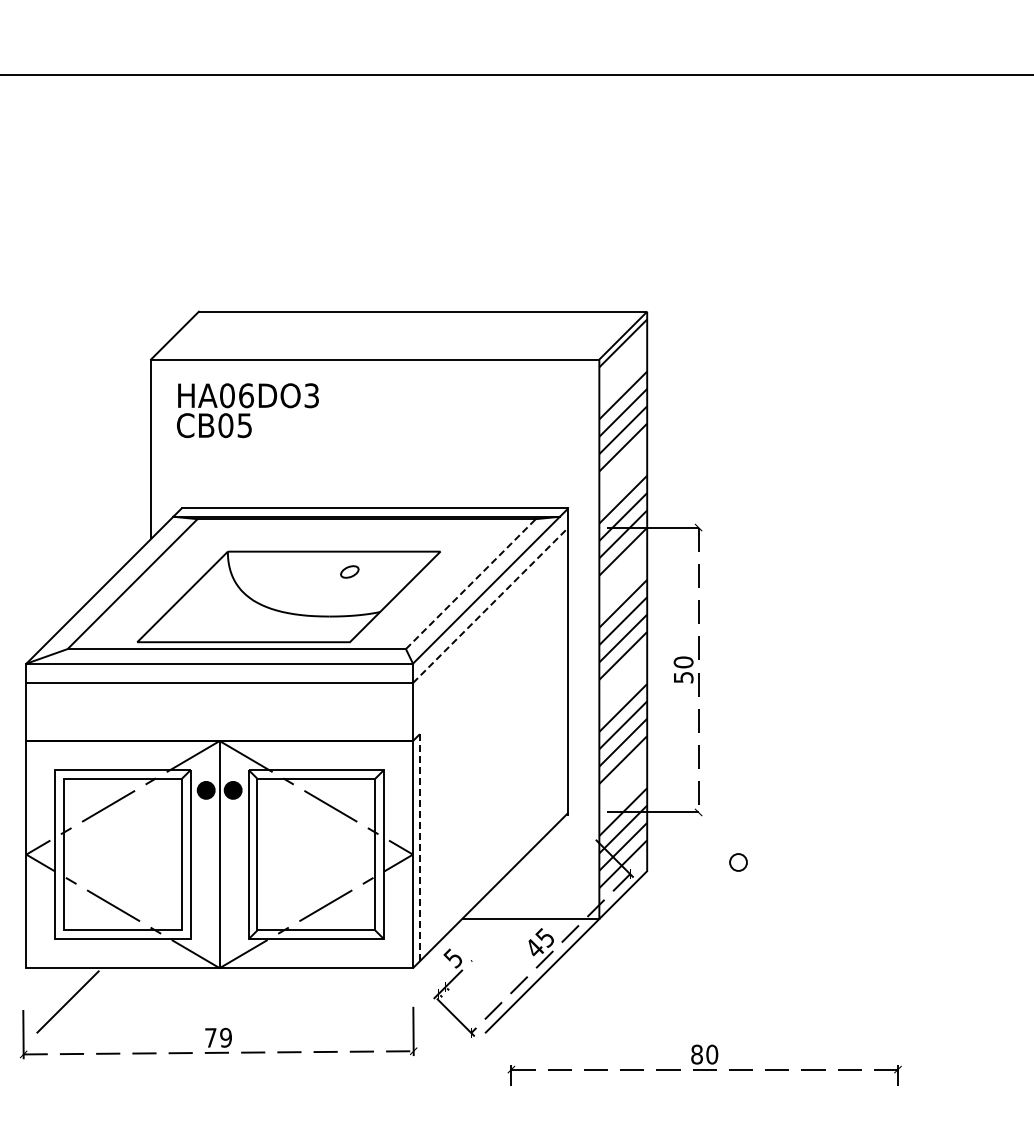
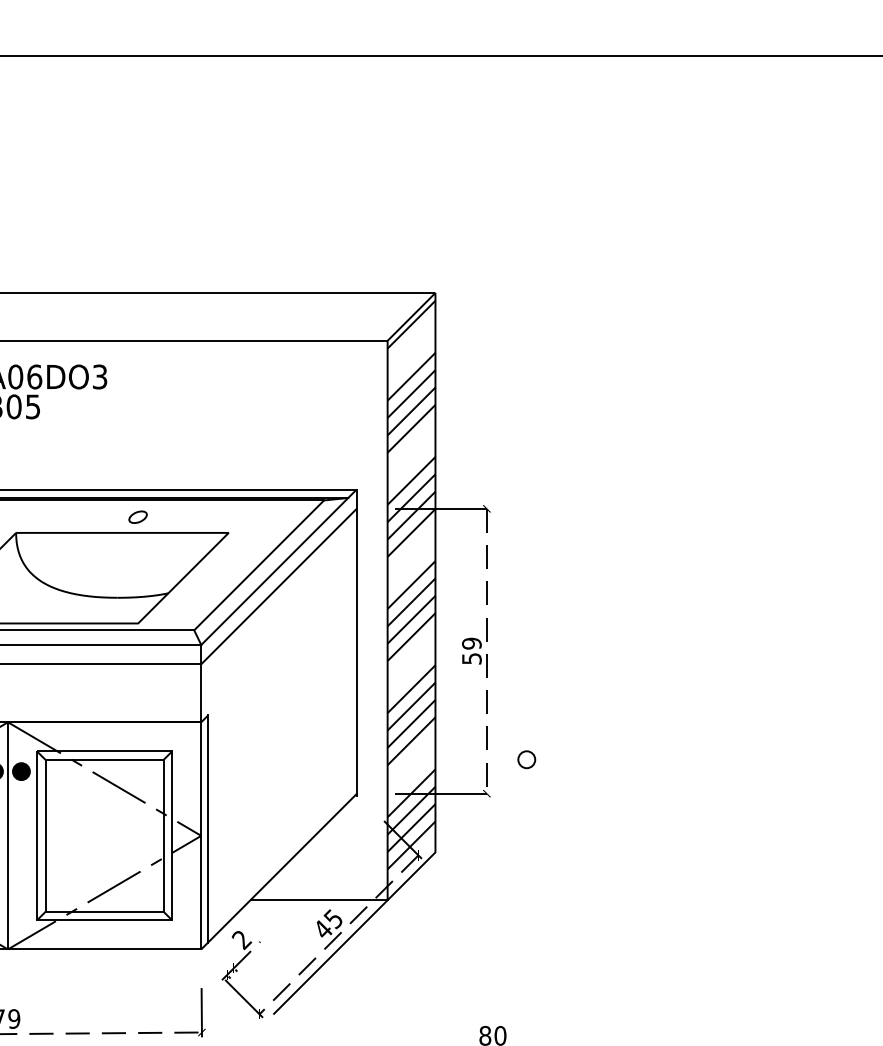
part: (349, 571) -> (137, 516), moved
line: (470, 584) -> (258, 565), dashed -> solid
line: (490, 605) -> (278, 586), dashed -> solid
text: (683, 662) -> (471, 643), 50 -> 59
line: (419, 847) -> (207, 828), dashed -> solid
circle: (738, 862) -> (526, 759), moved
text: (453, 958) -> (241, 939), 5 -> 2

